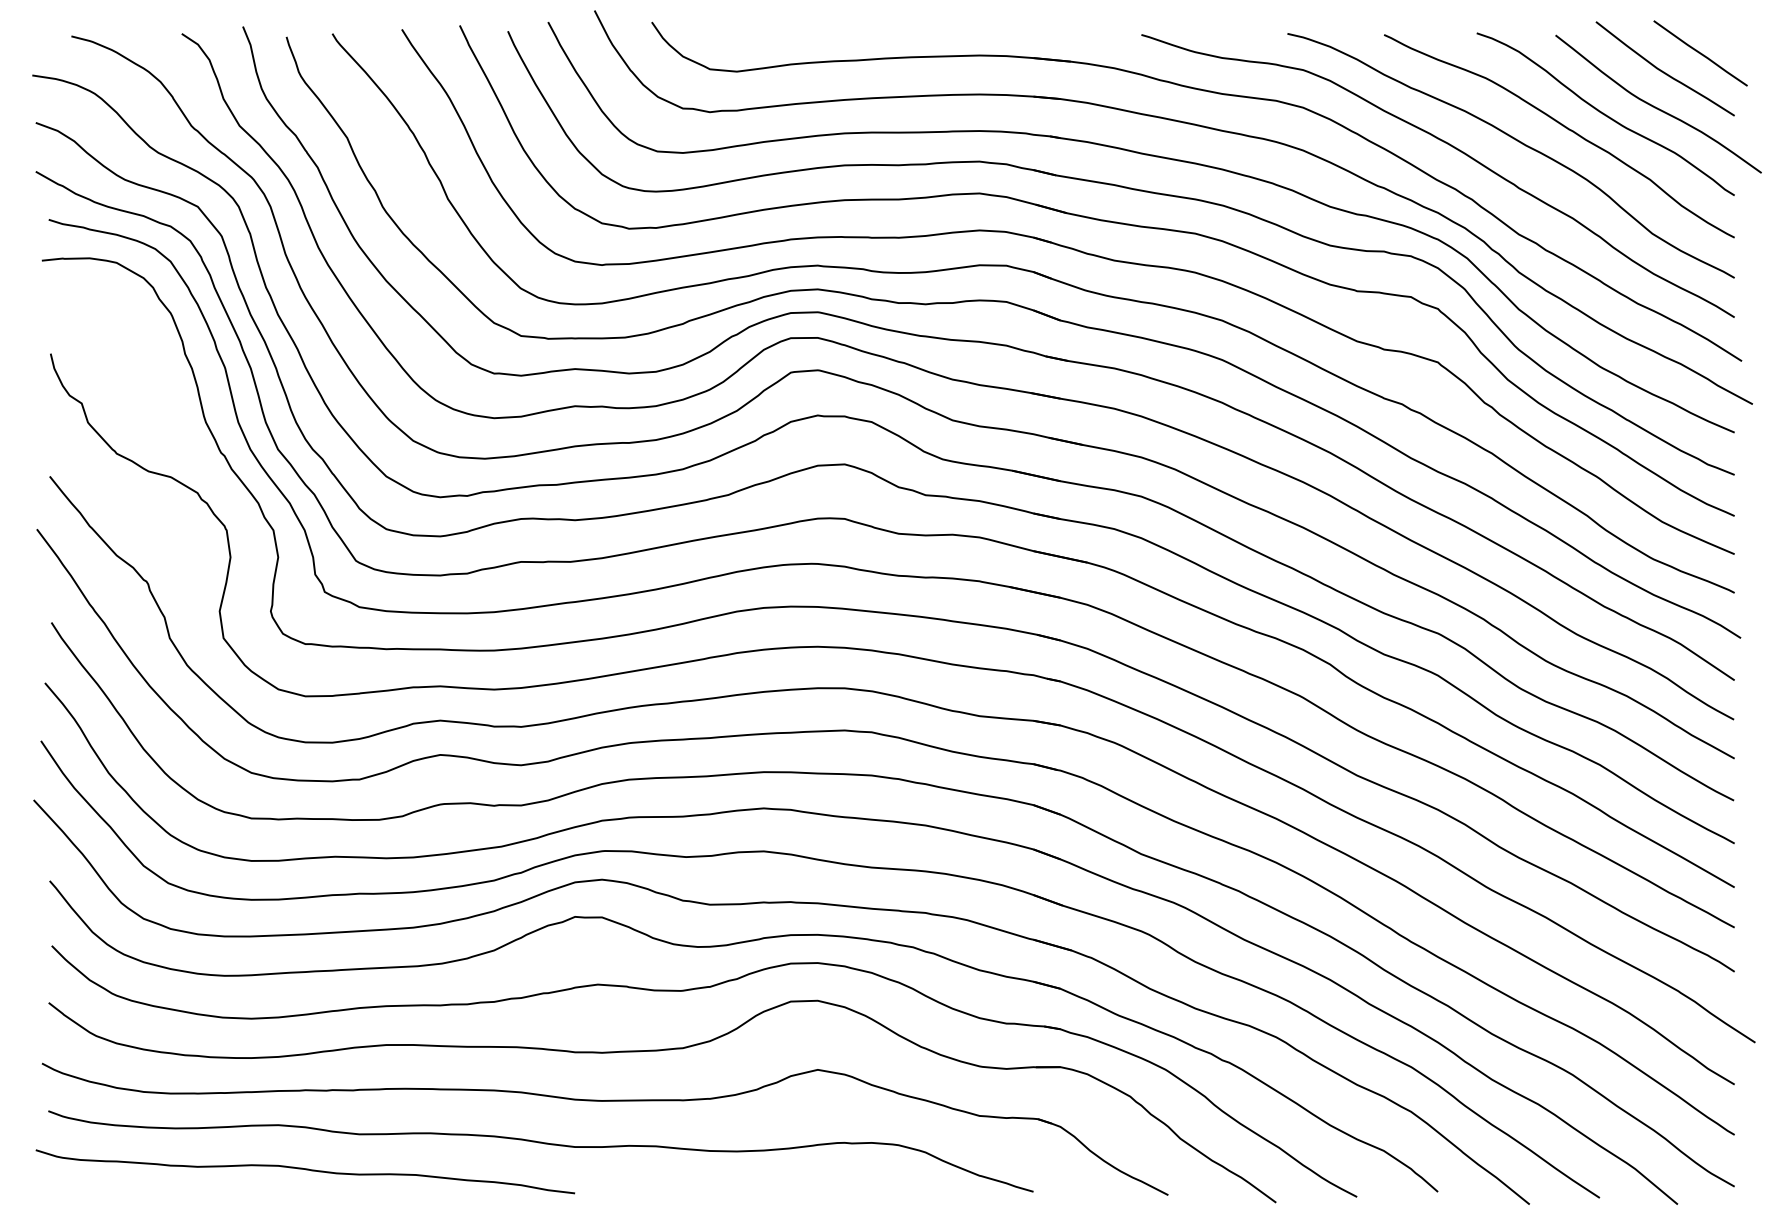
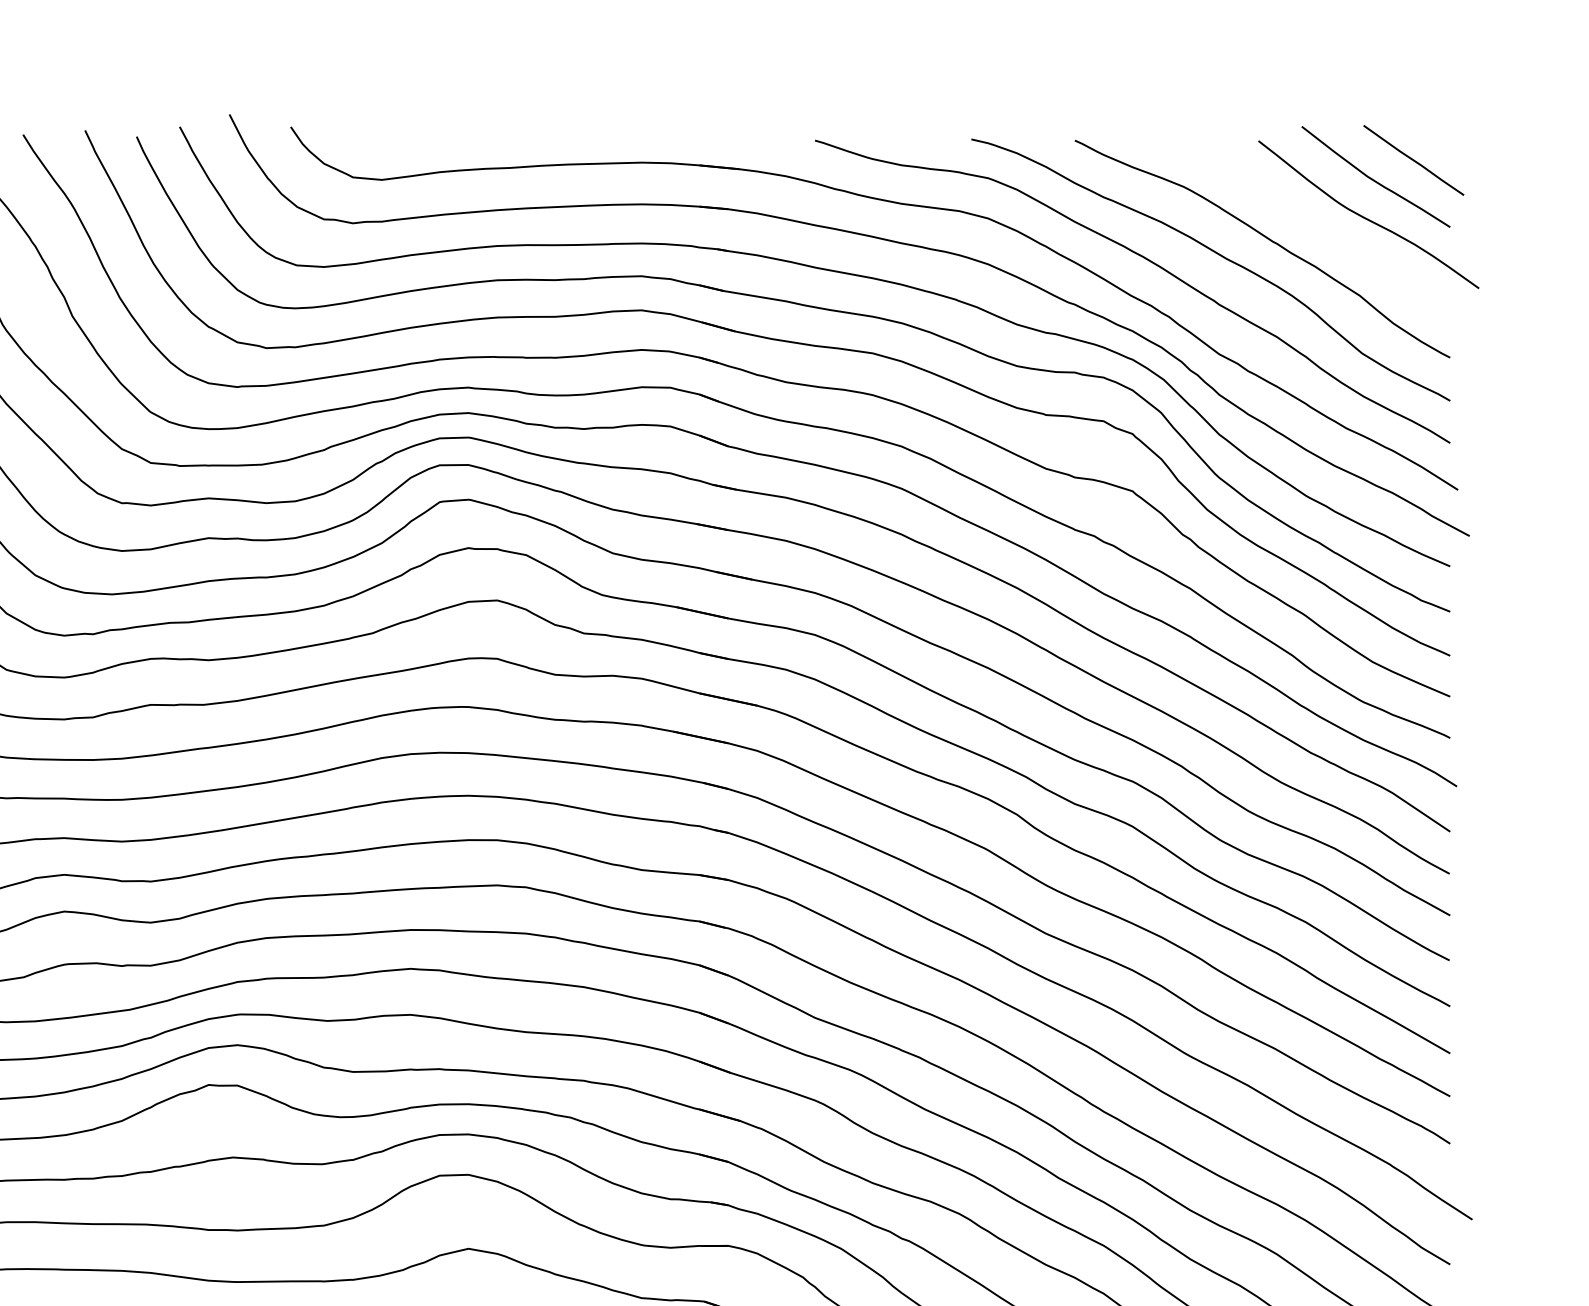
curve: (1604, 113) -> (1310, 224), removed

